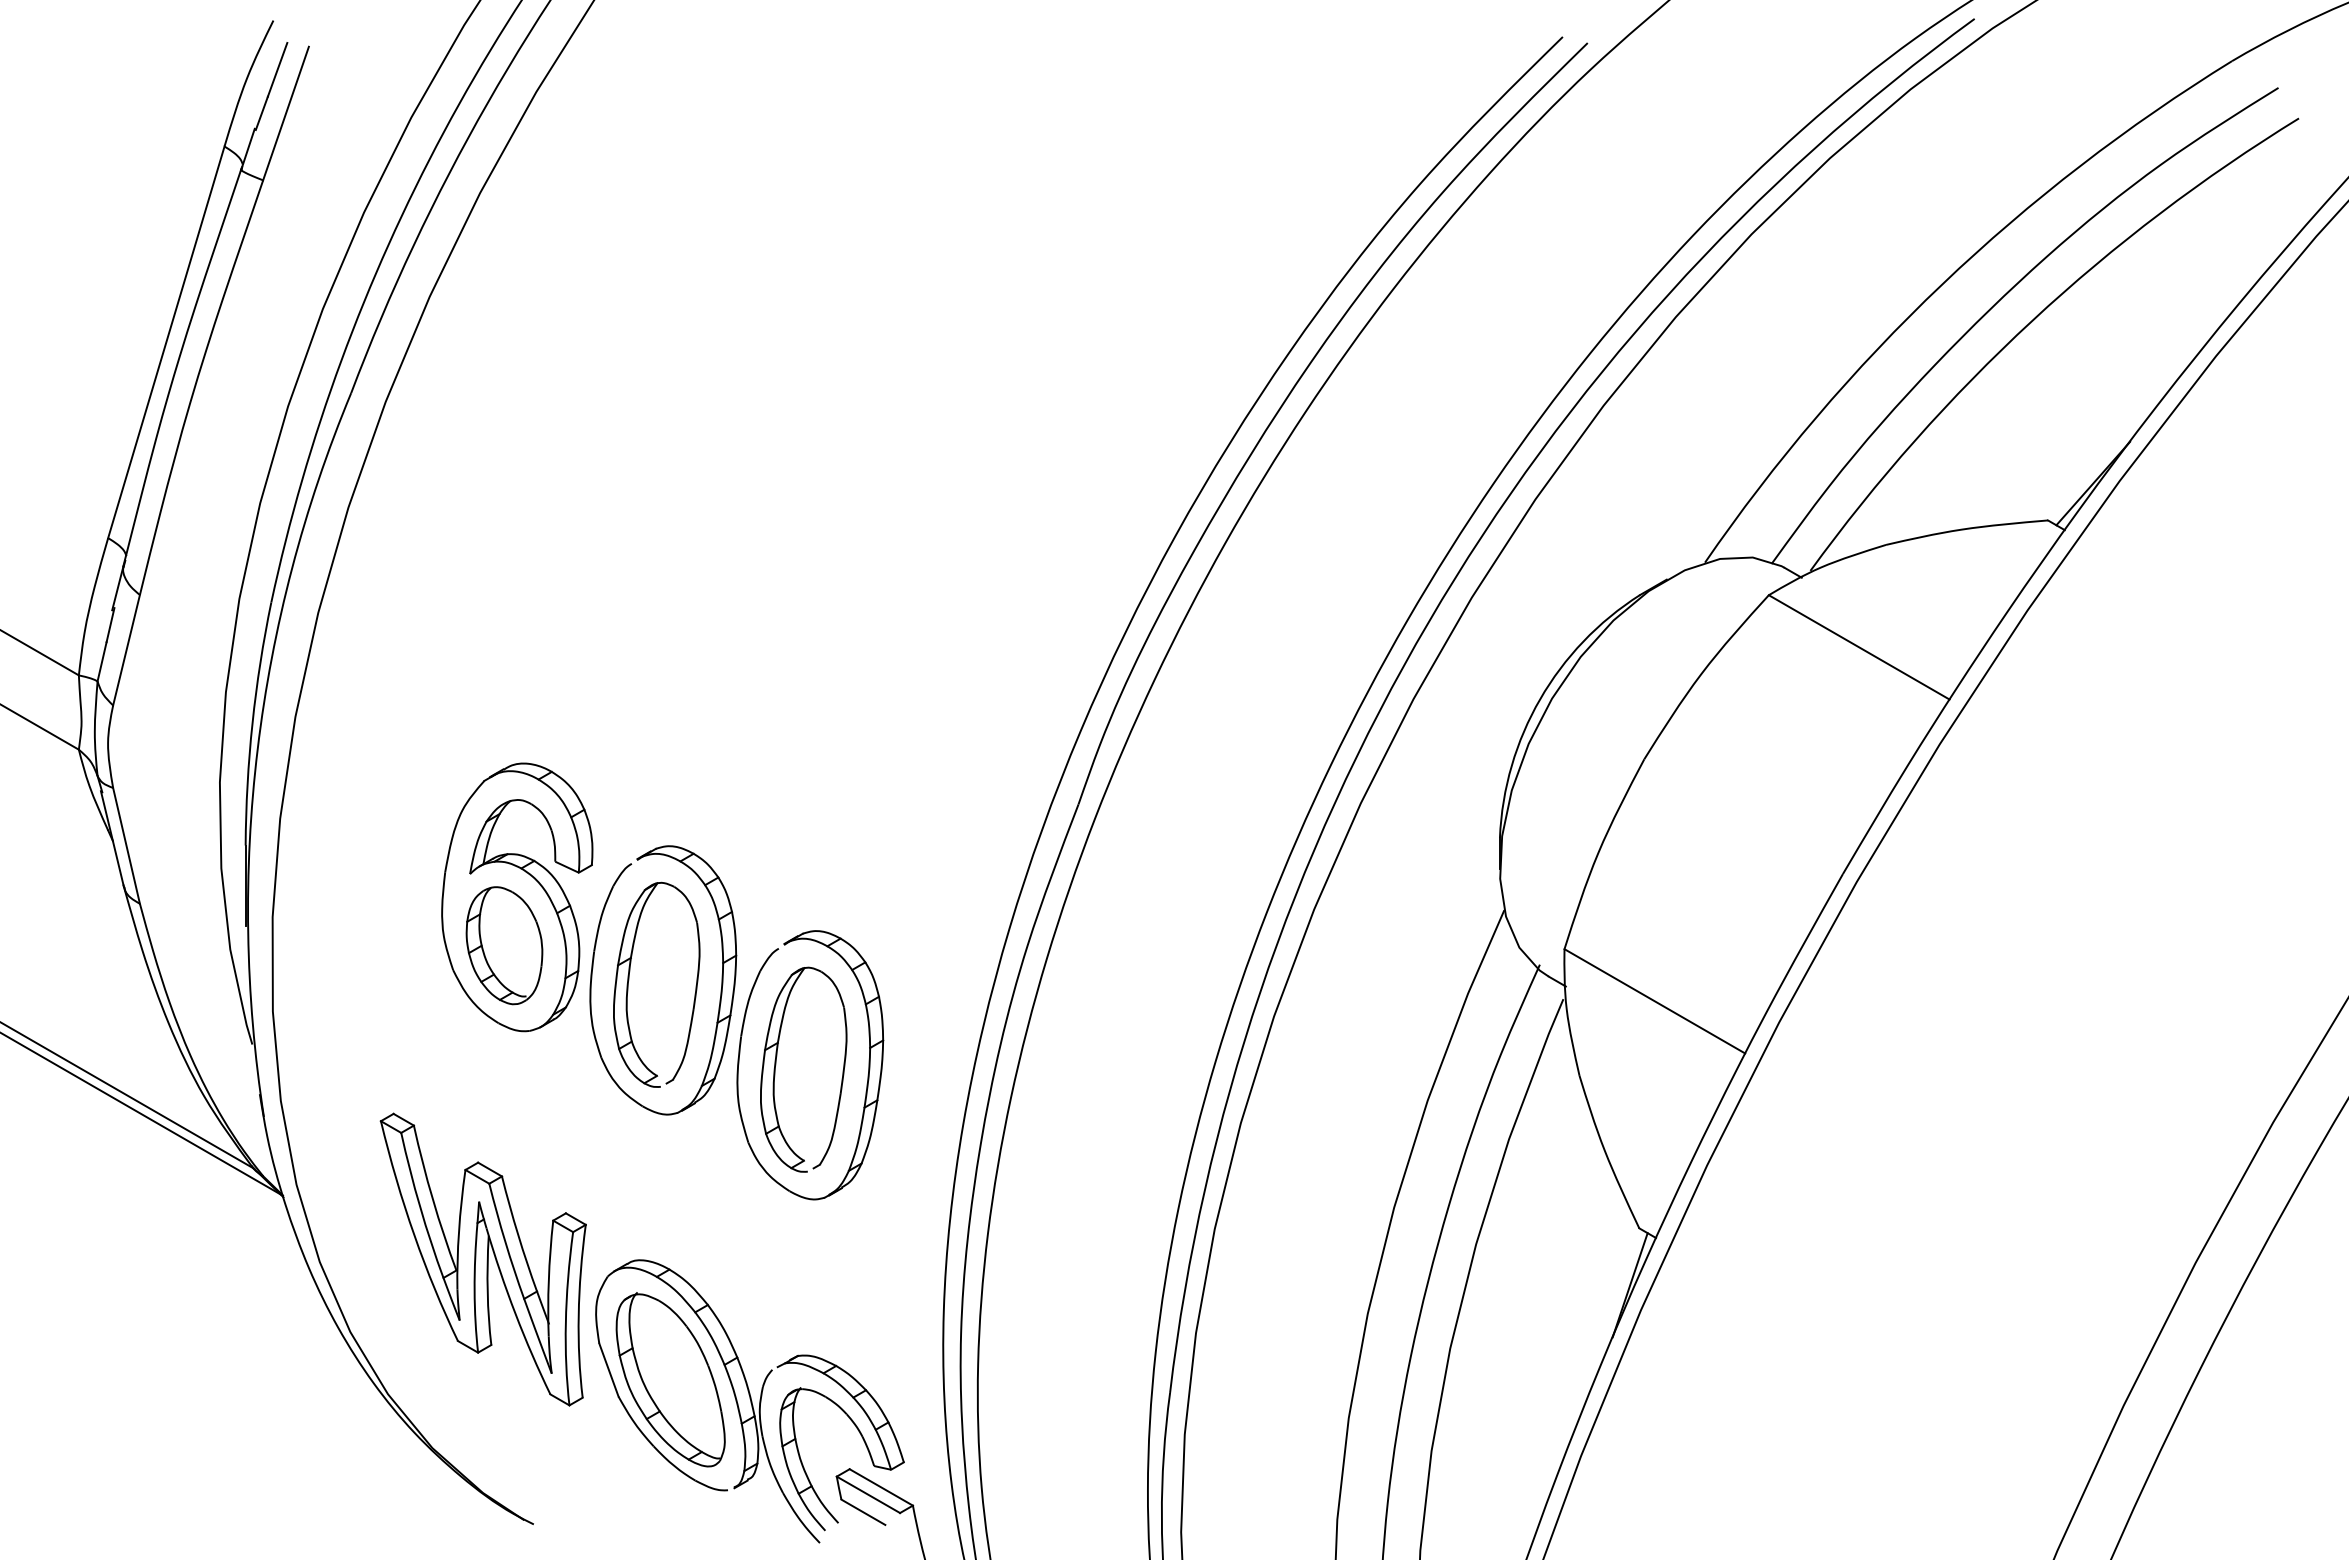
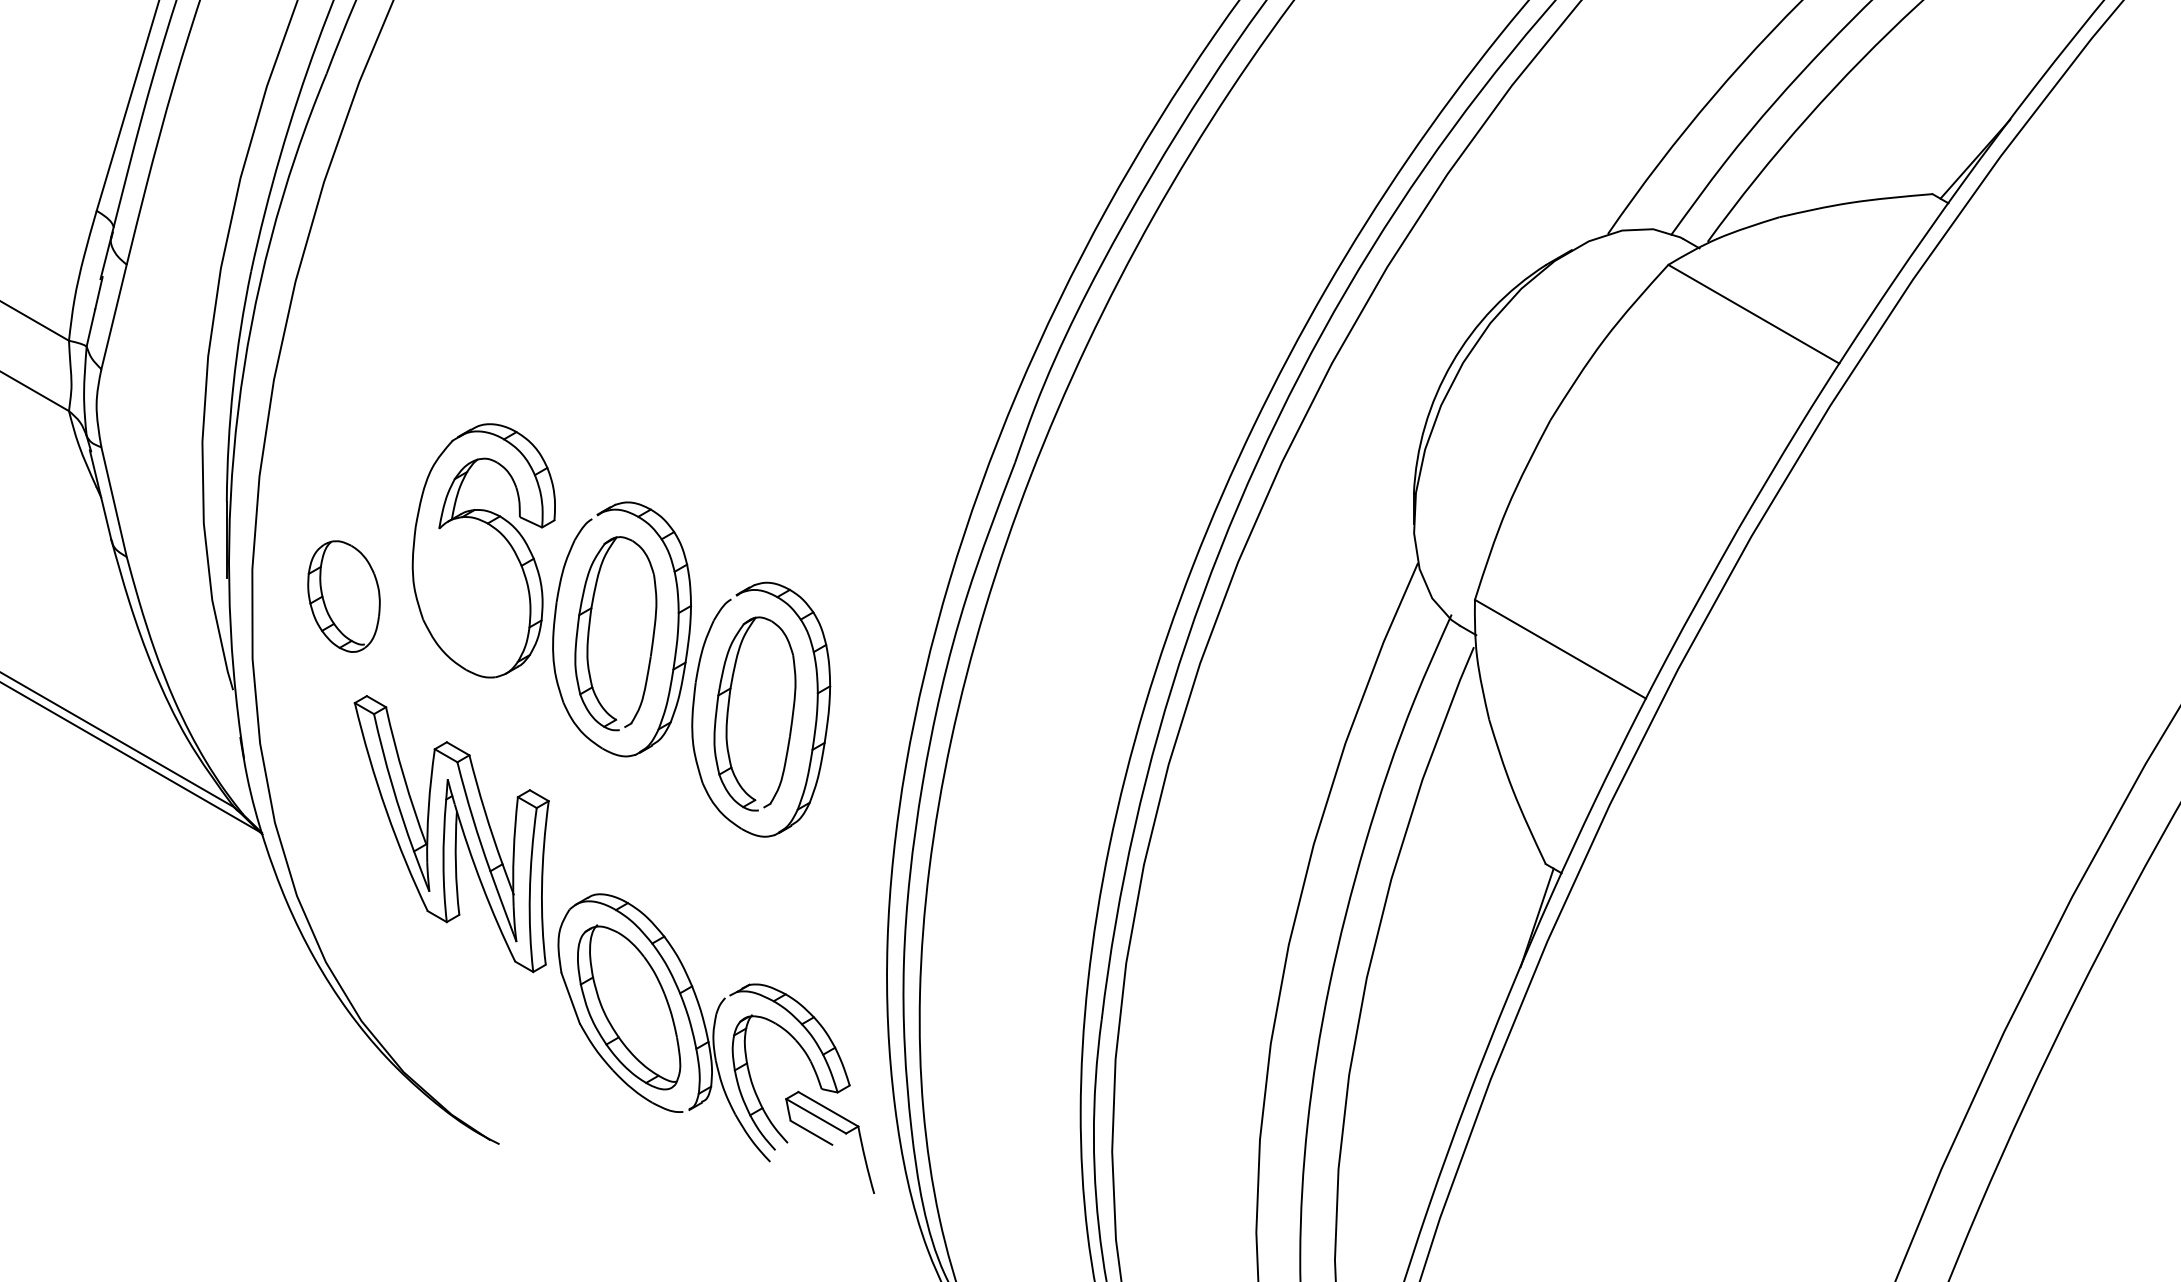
part: (504, 945) -> (344, 596), moved
part: (482, 1259) -> (450, 833), moved

